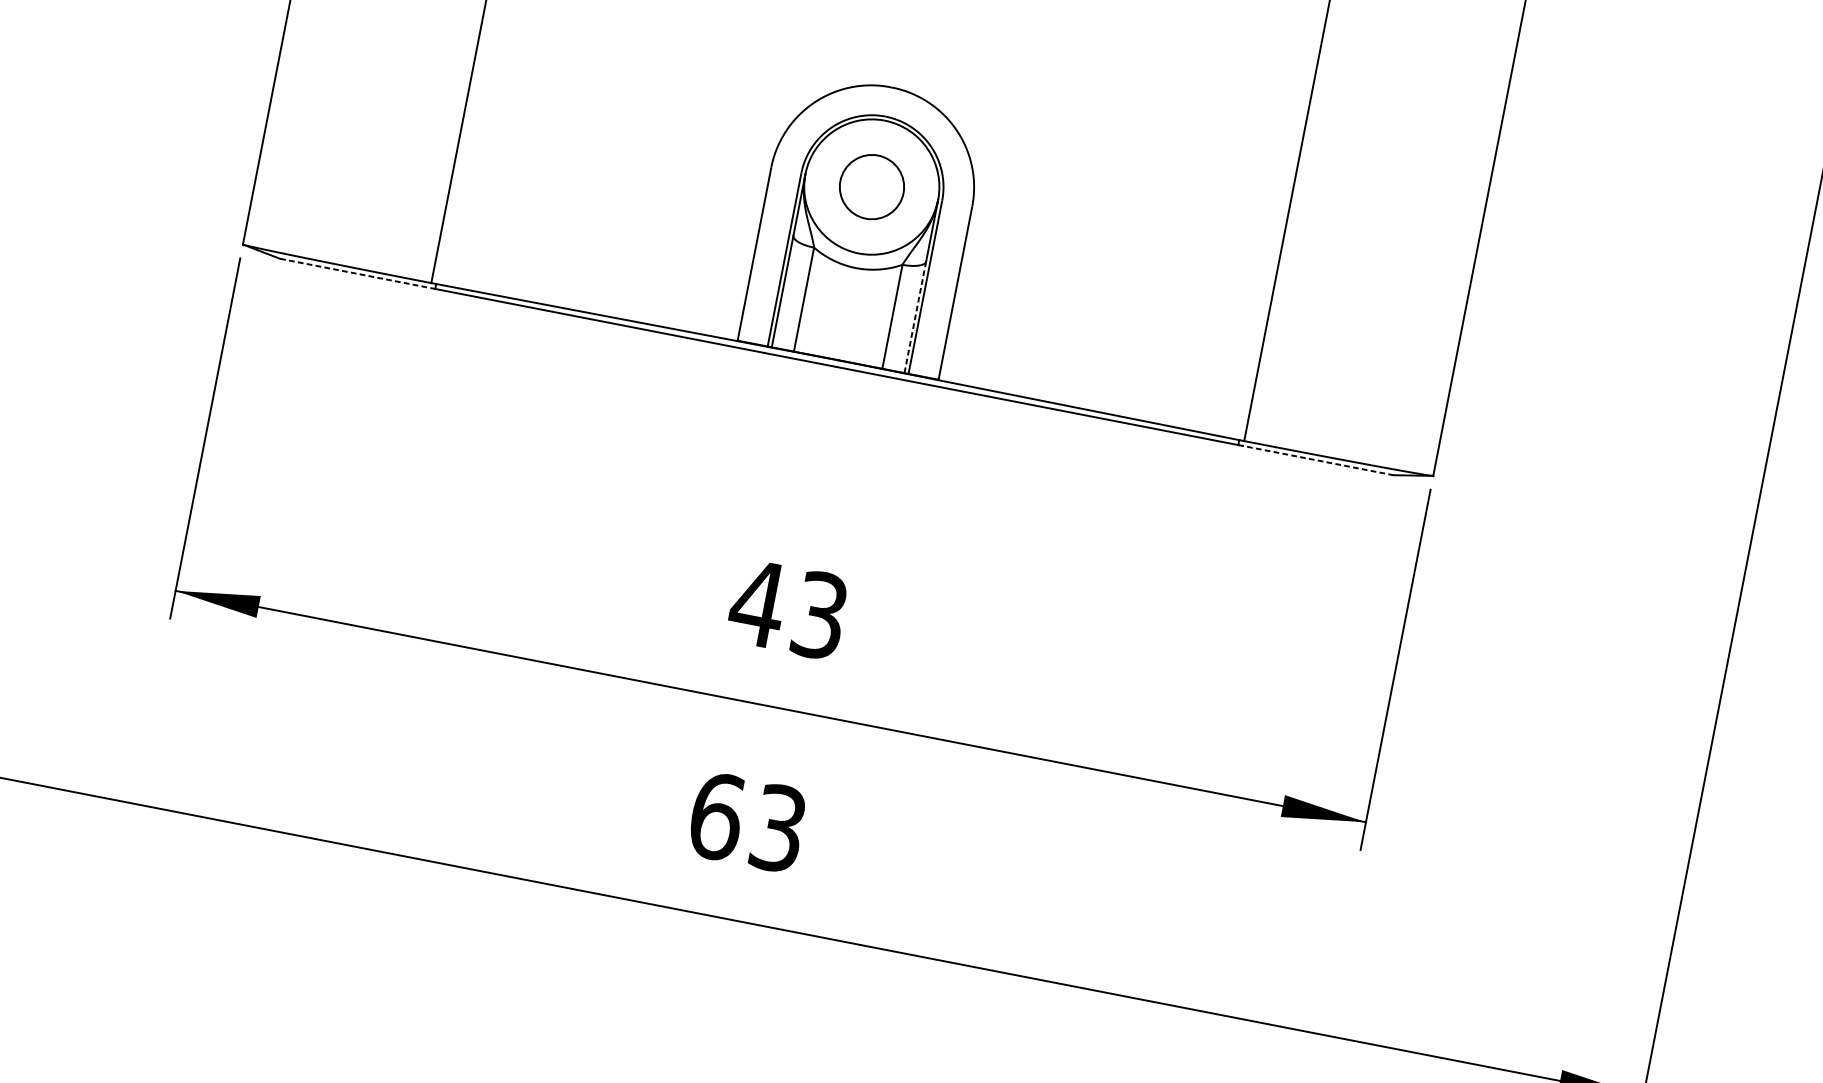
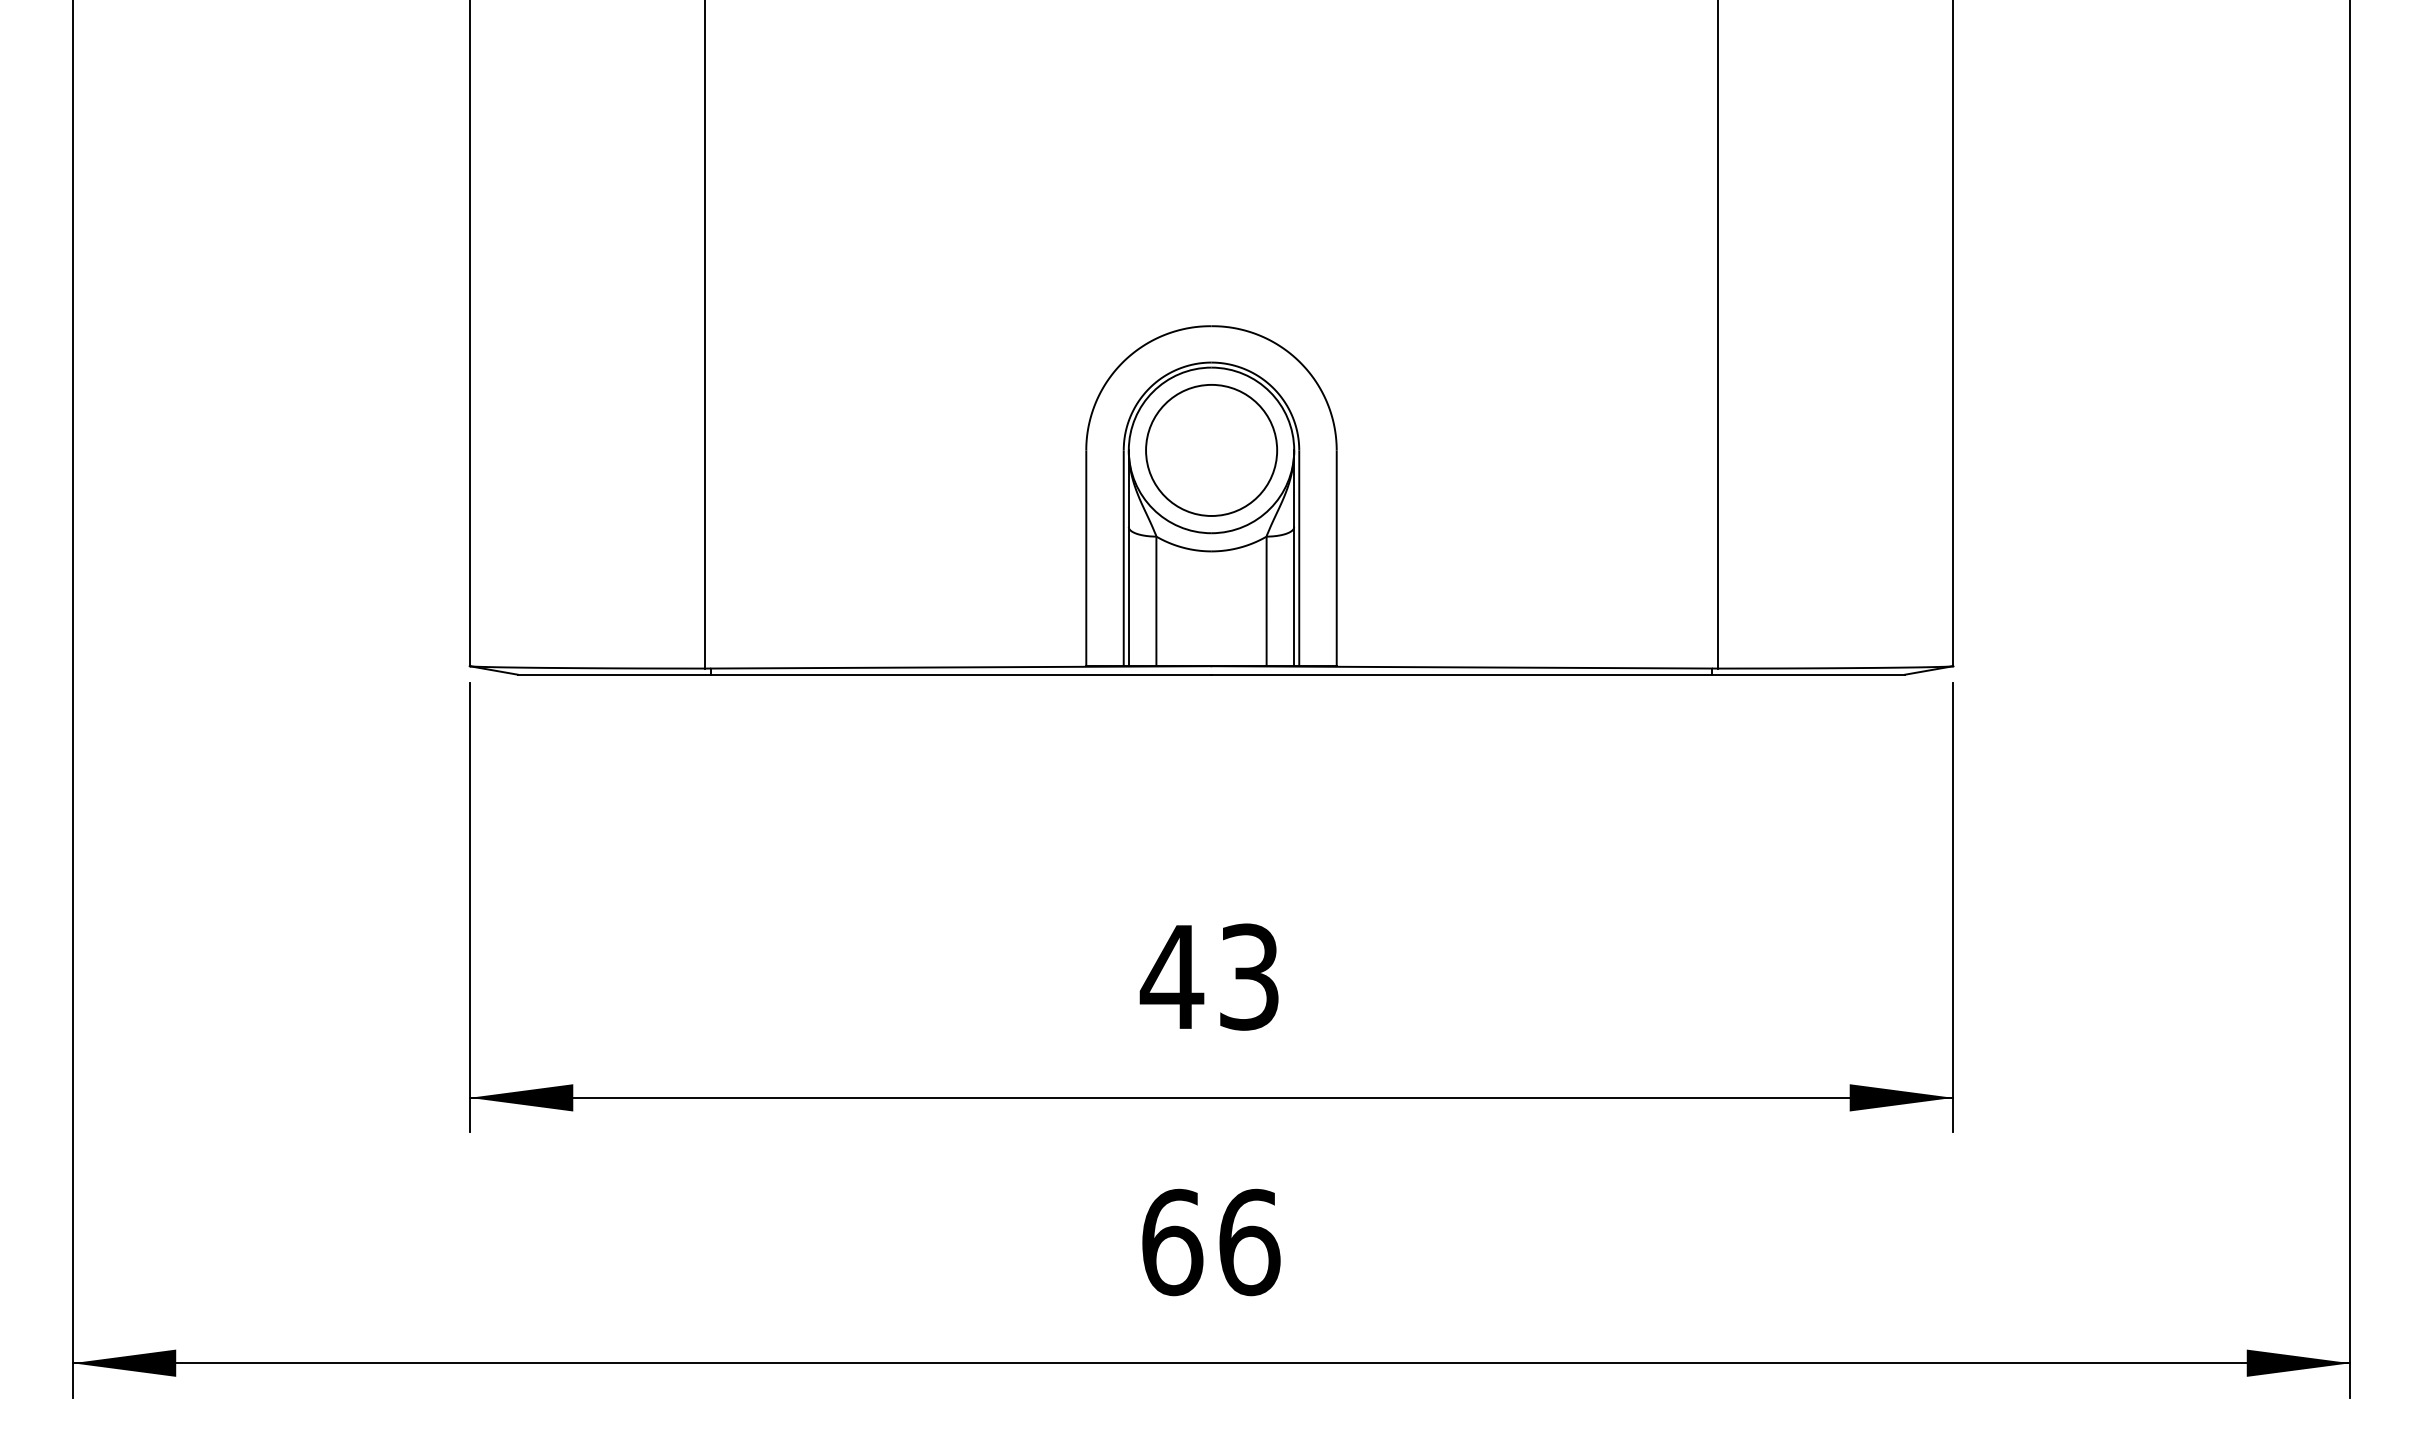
circle: (871, 187) -> (1211, 450), size x1.67
line: (357, 273) -> (614, 674), dashed -> solid
line: (915, 317) -> (1294, 596), dashed -> solid
line: (1315, 459) -> (1808, 674), dashed -> solid
text: (778, 828) -> (1249, 1242), 63 -> 66

